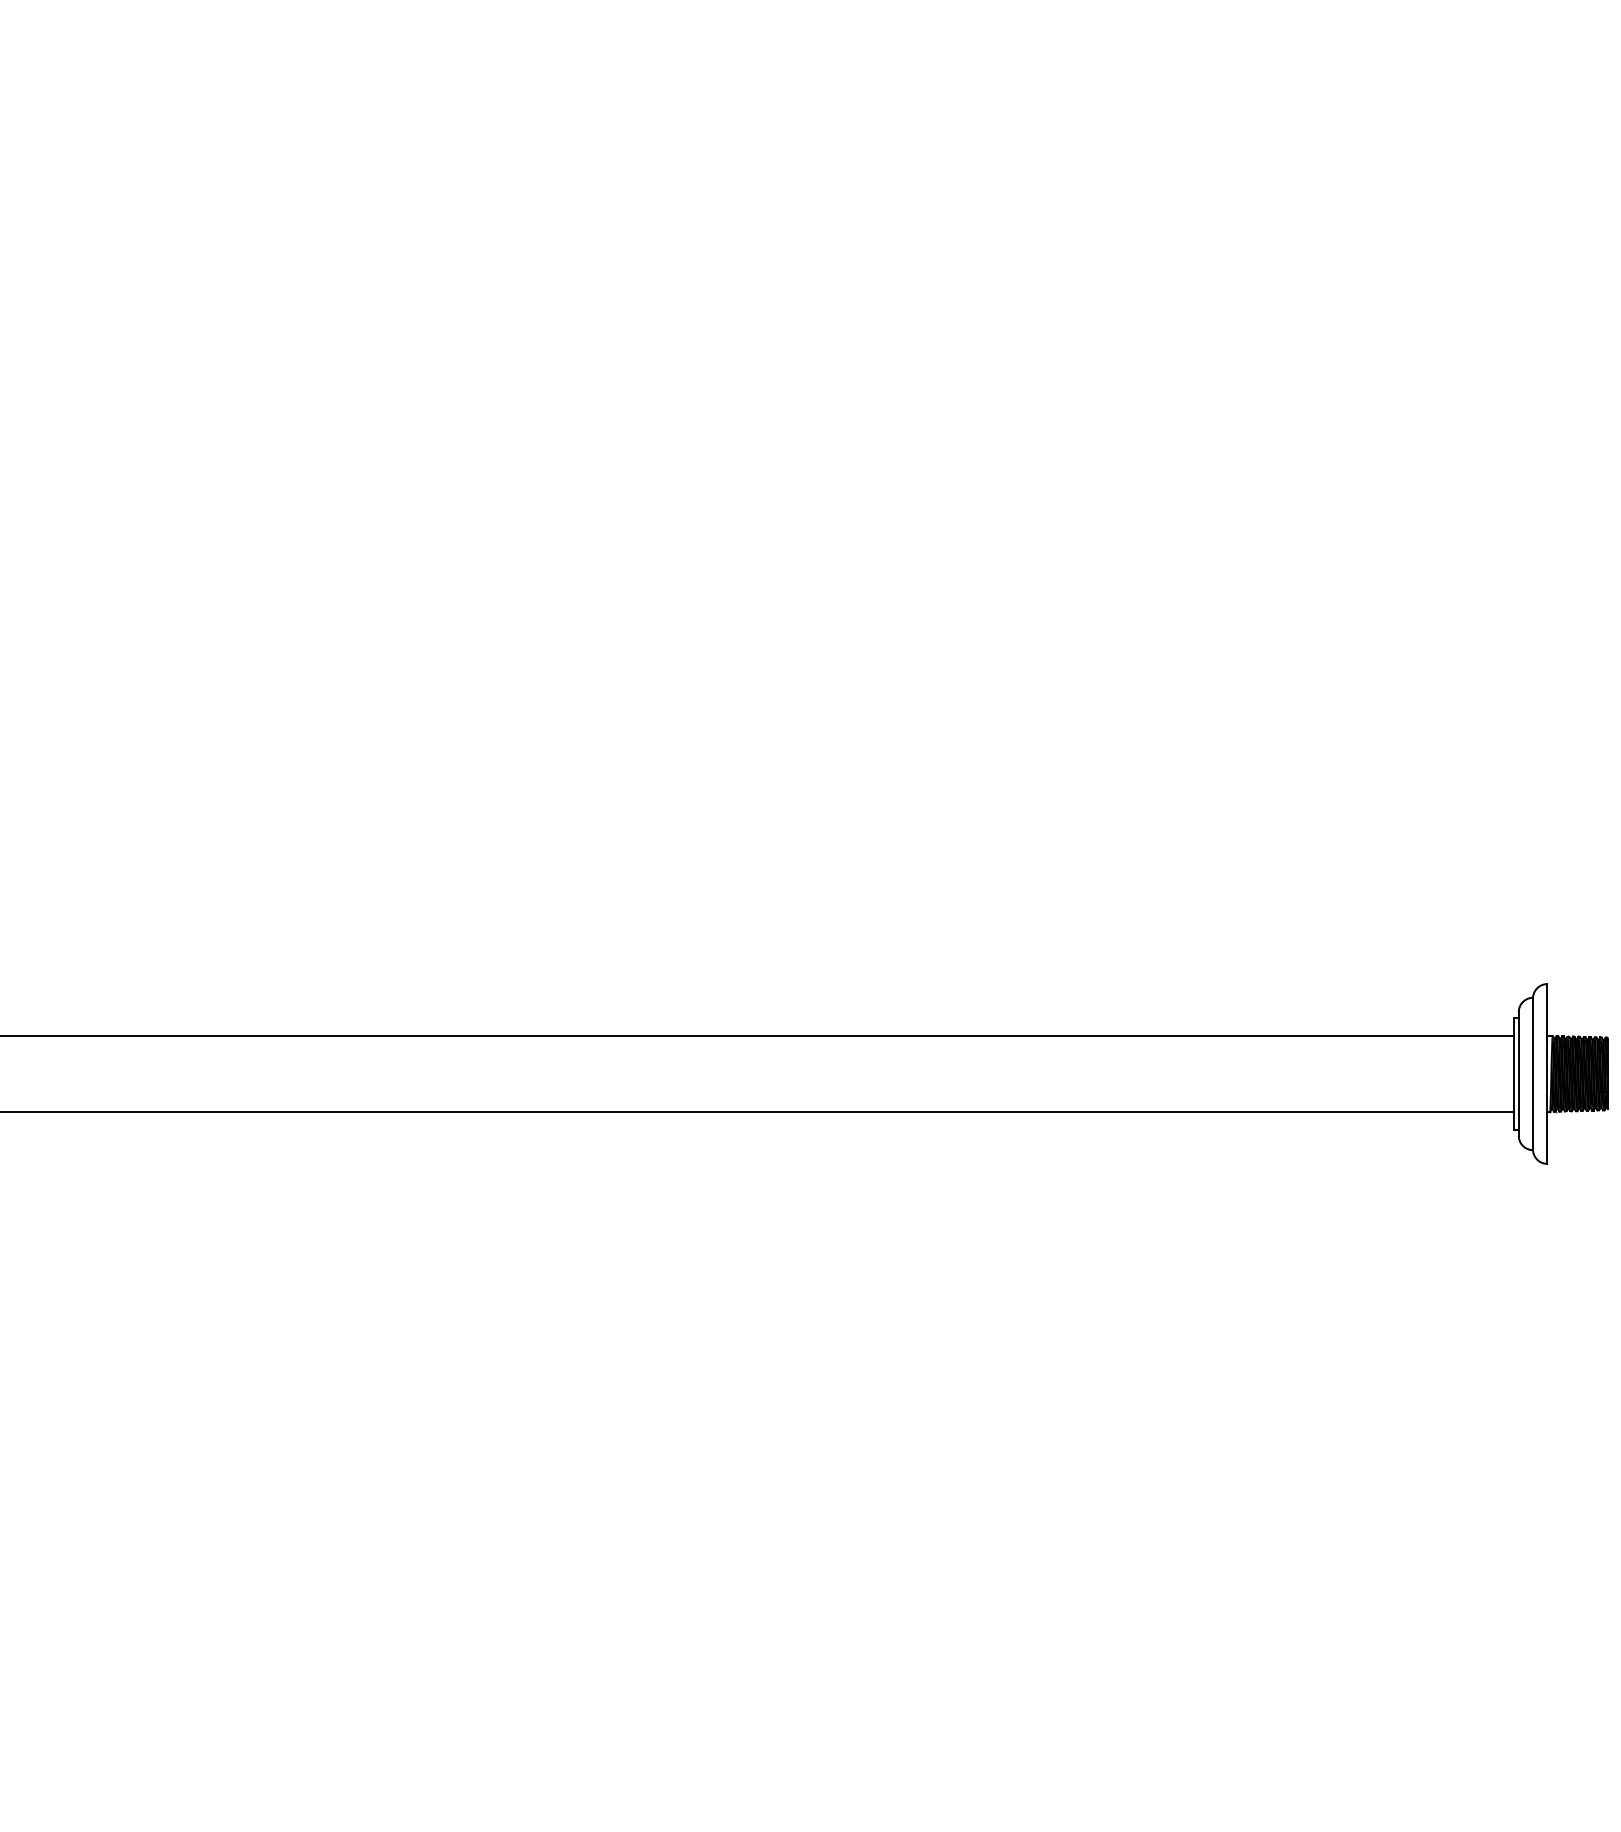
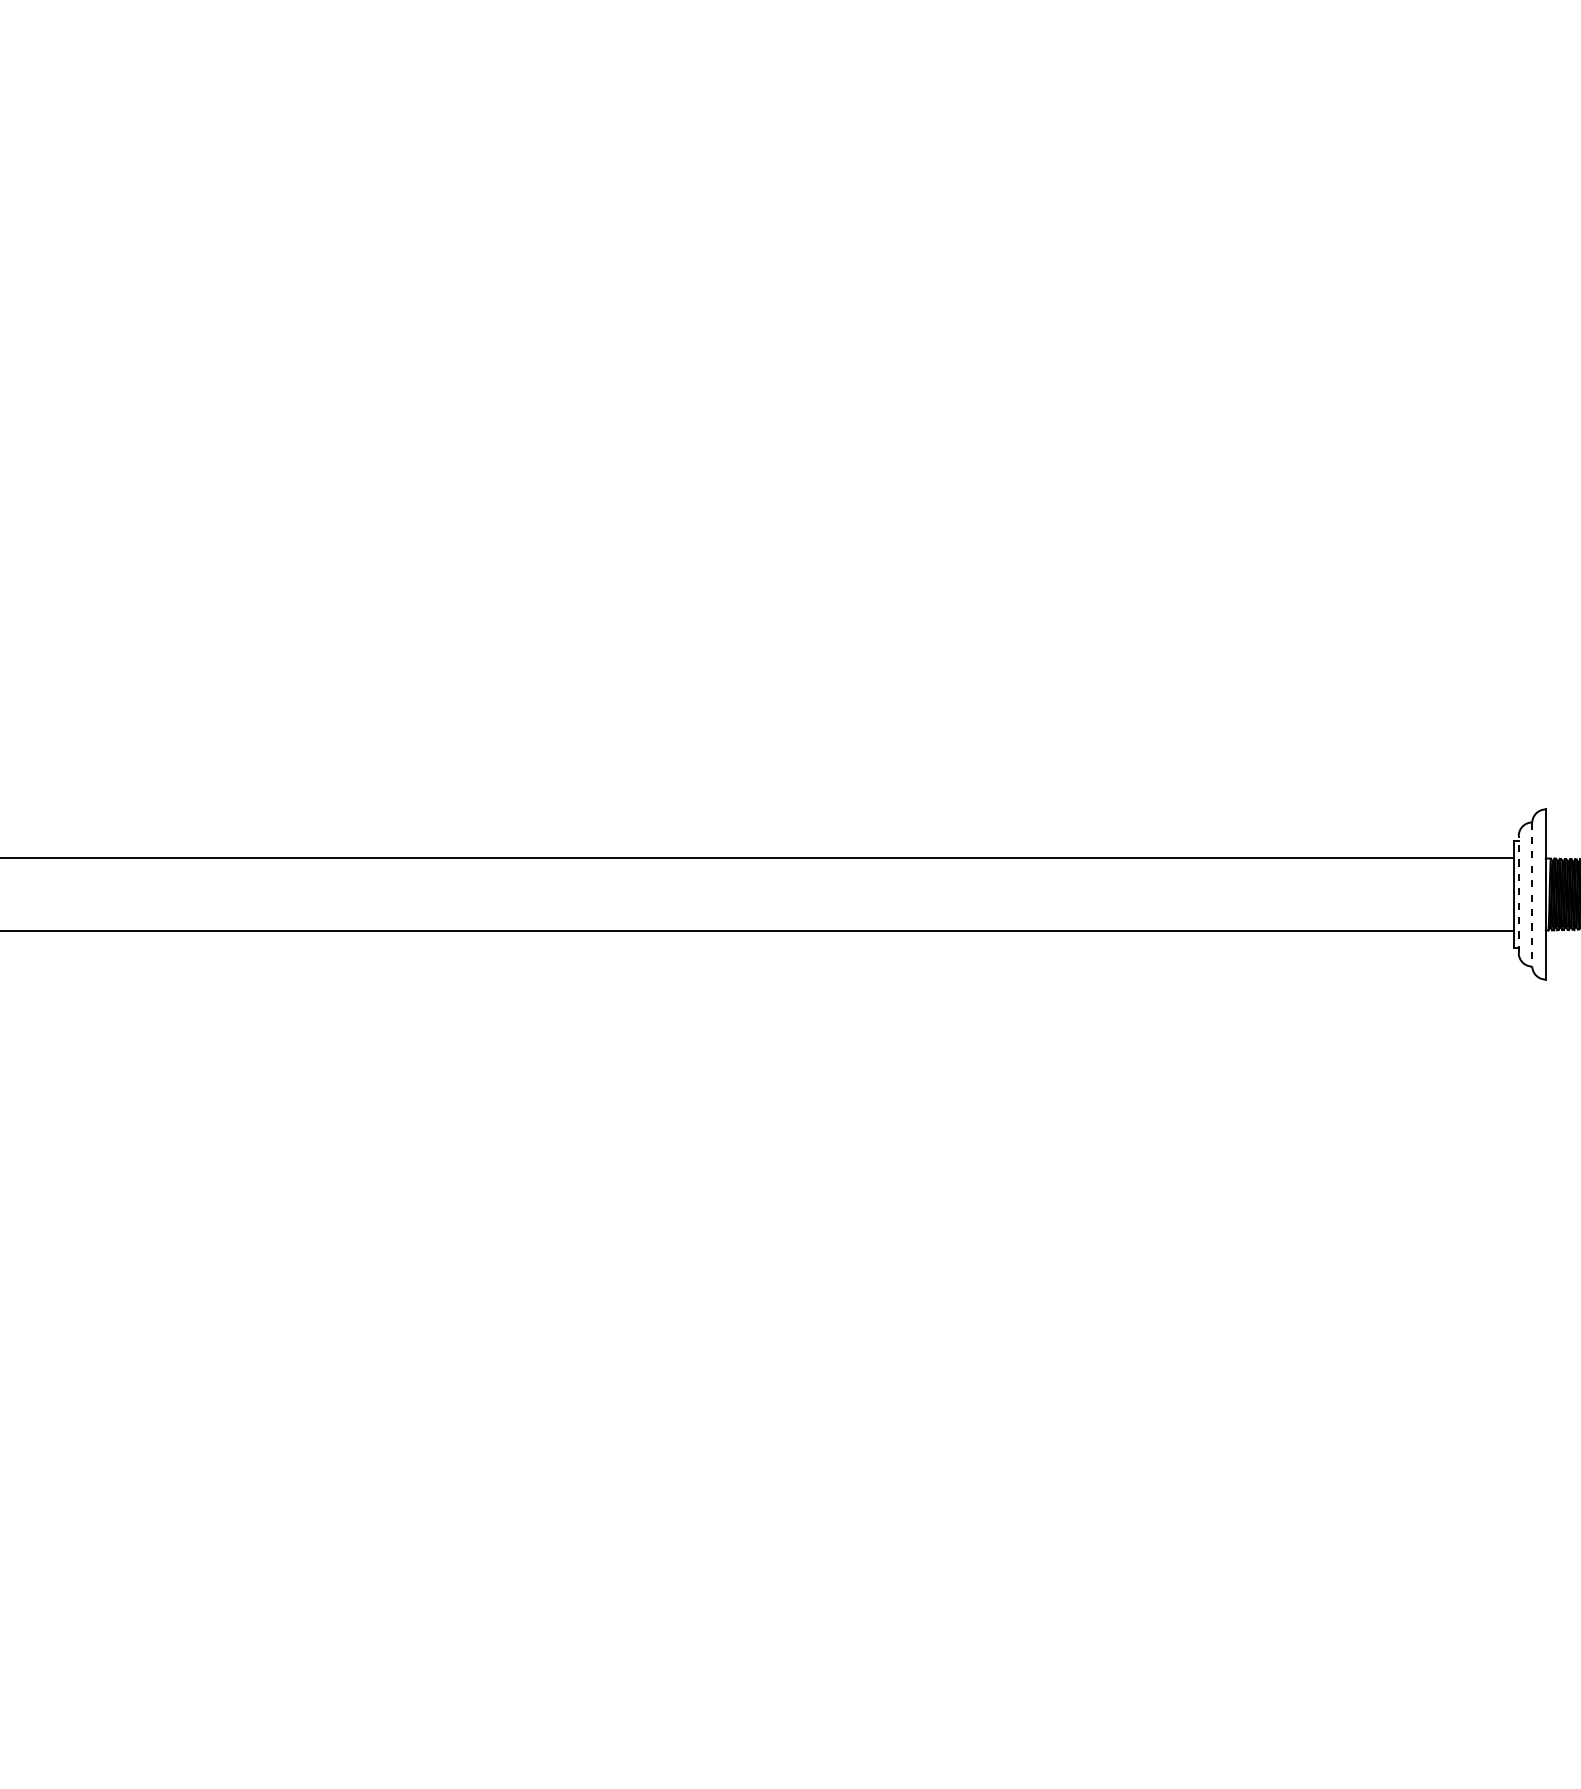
line: (1518, 1073) -> (1518, 894), solid -> dashed
line: (1533, 1075) -> (1532, 895), solid -> dashed

